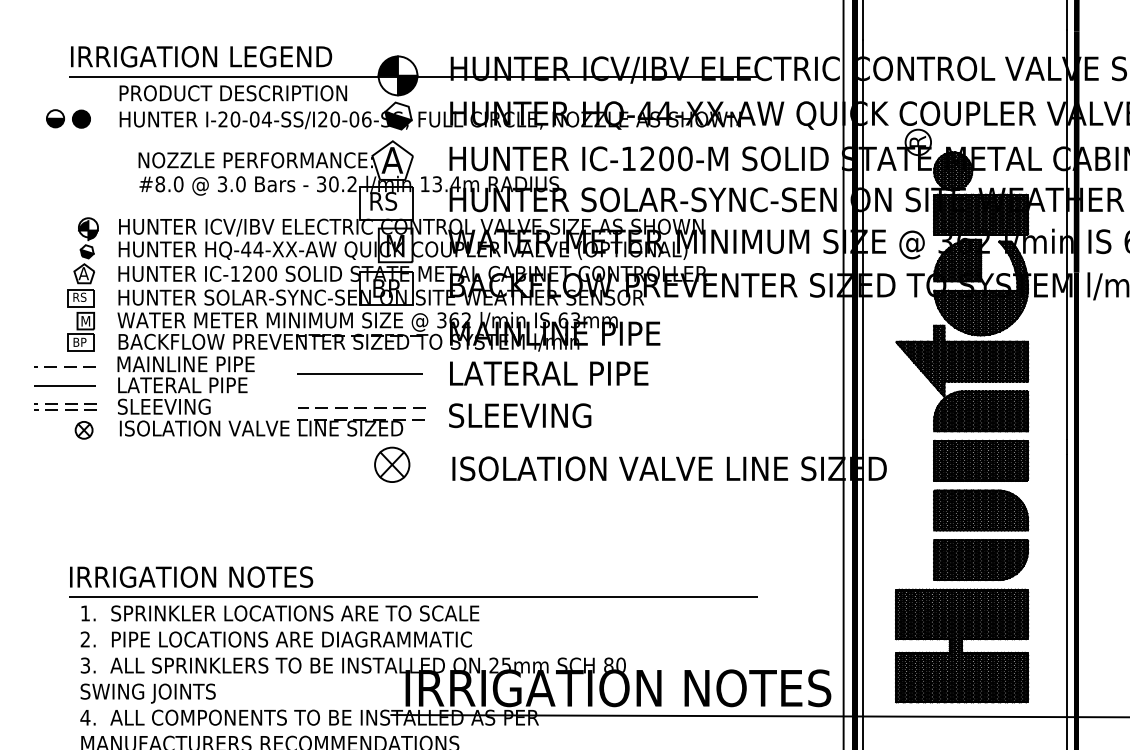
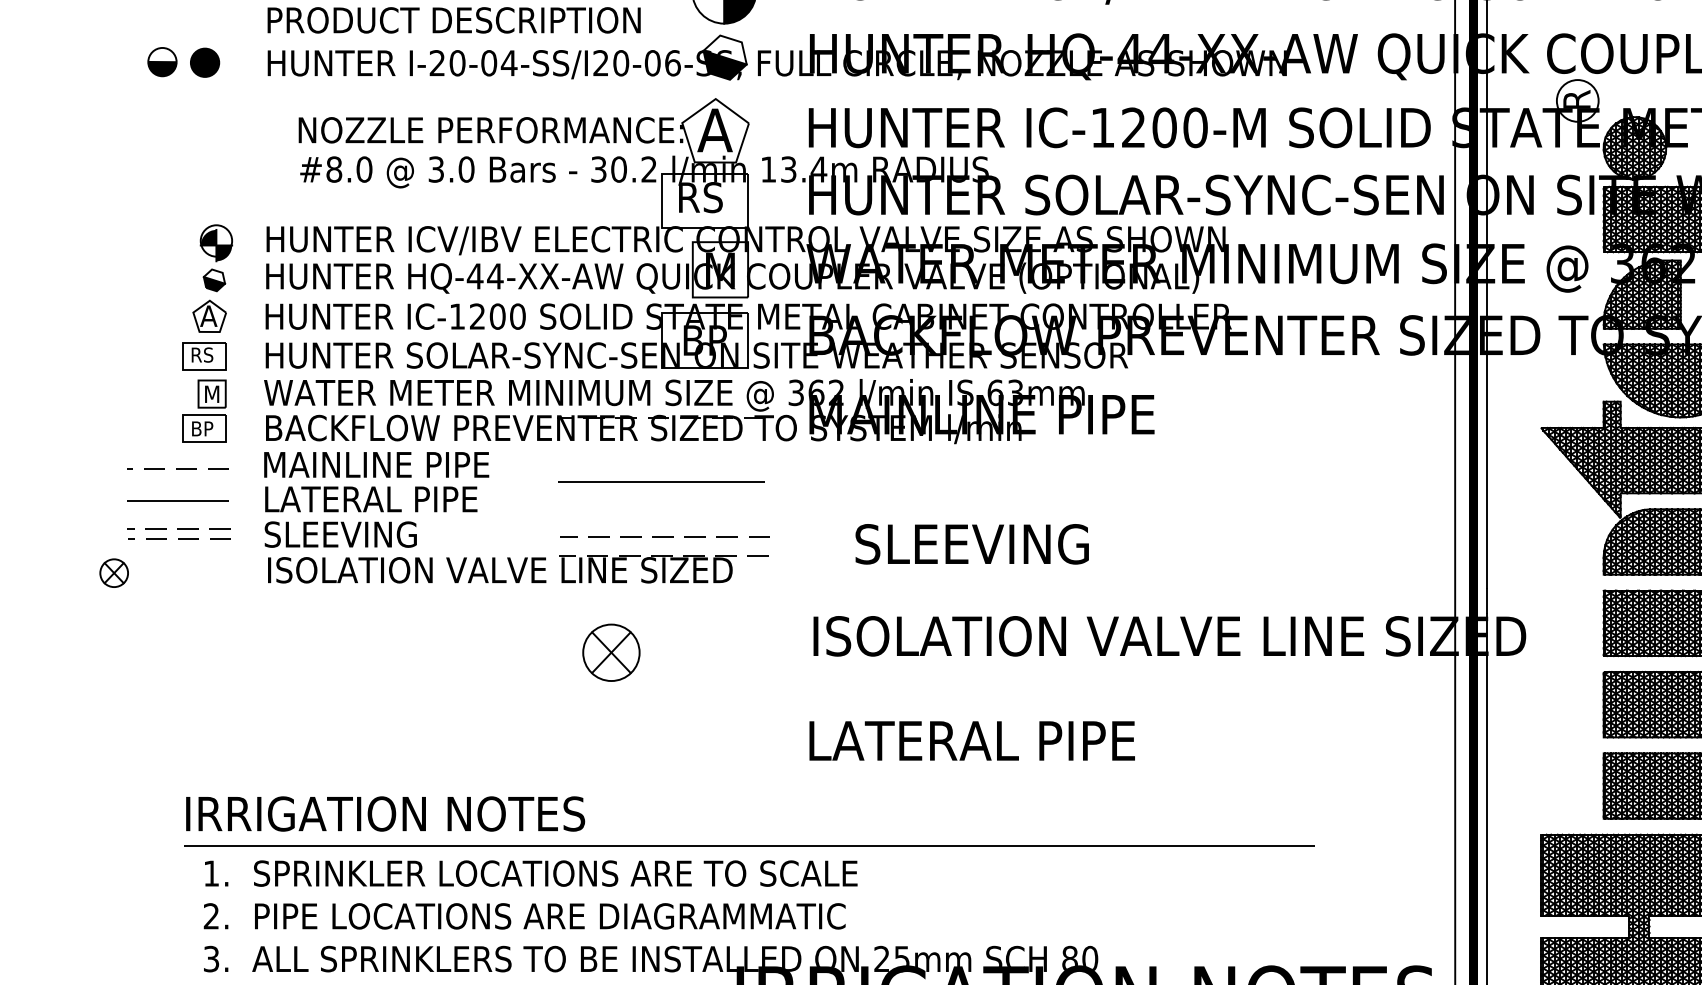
text: (549, 373) -> (972, 740), moved
text: (520, 415) -> (972, 543), moved
part: (83, 430) -> (113, 573), moved
part: (392, 464) -> (611, 652), moved

